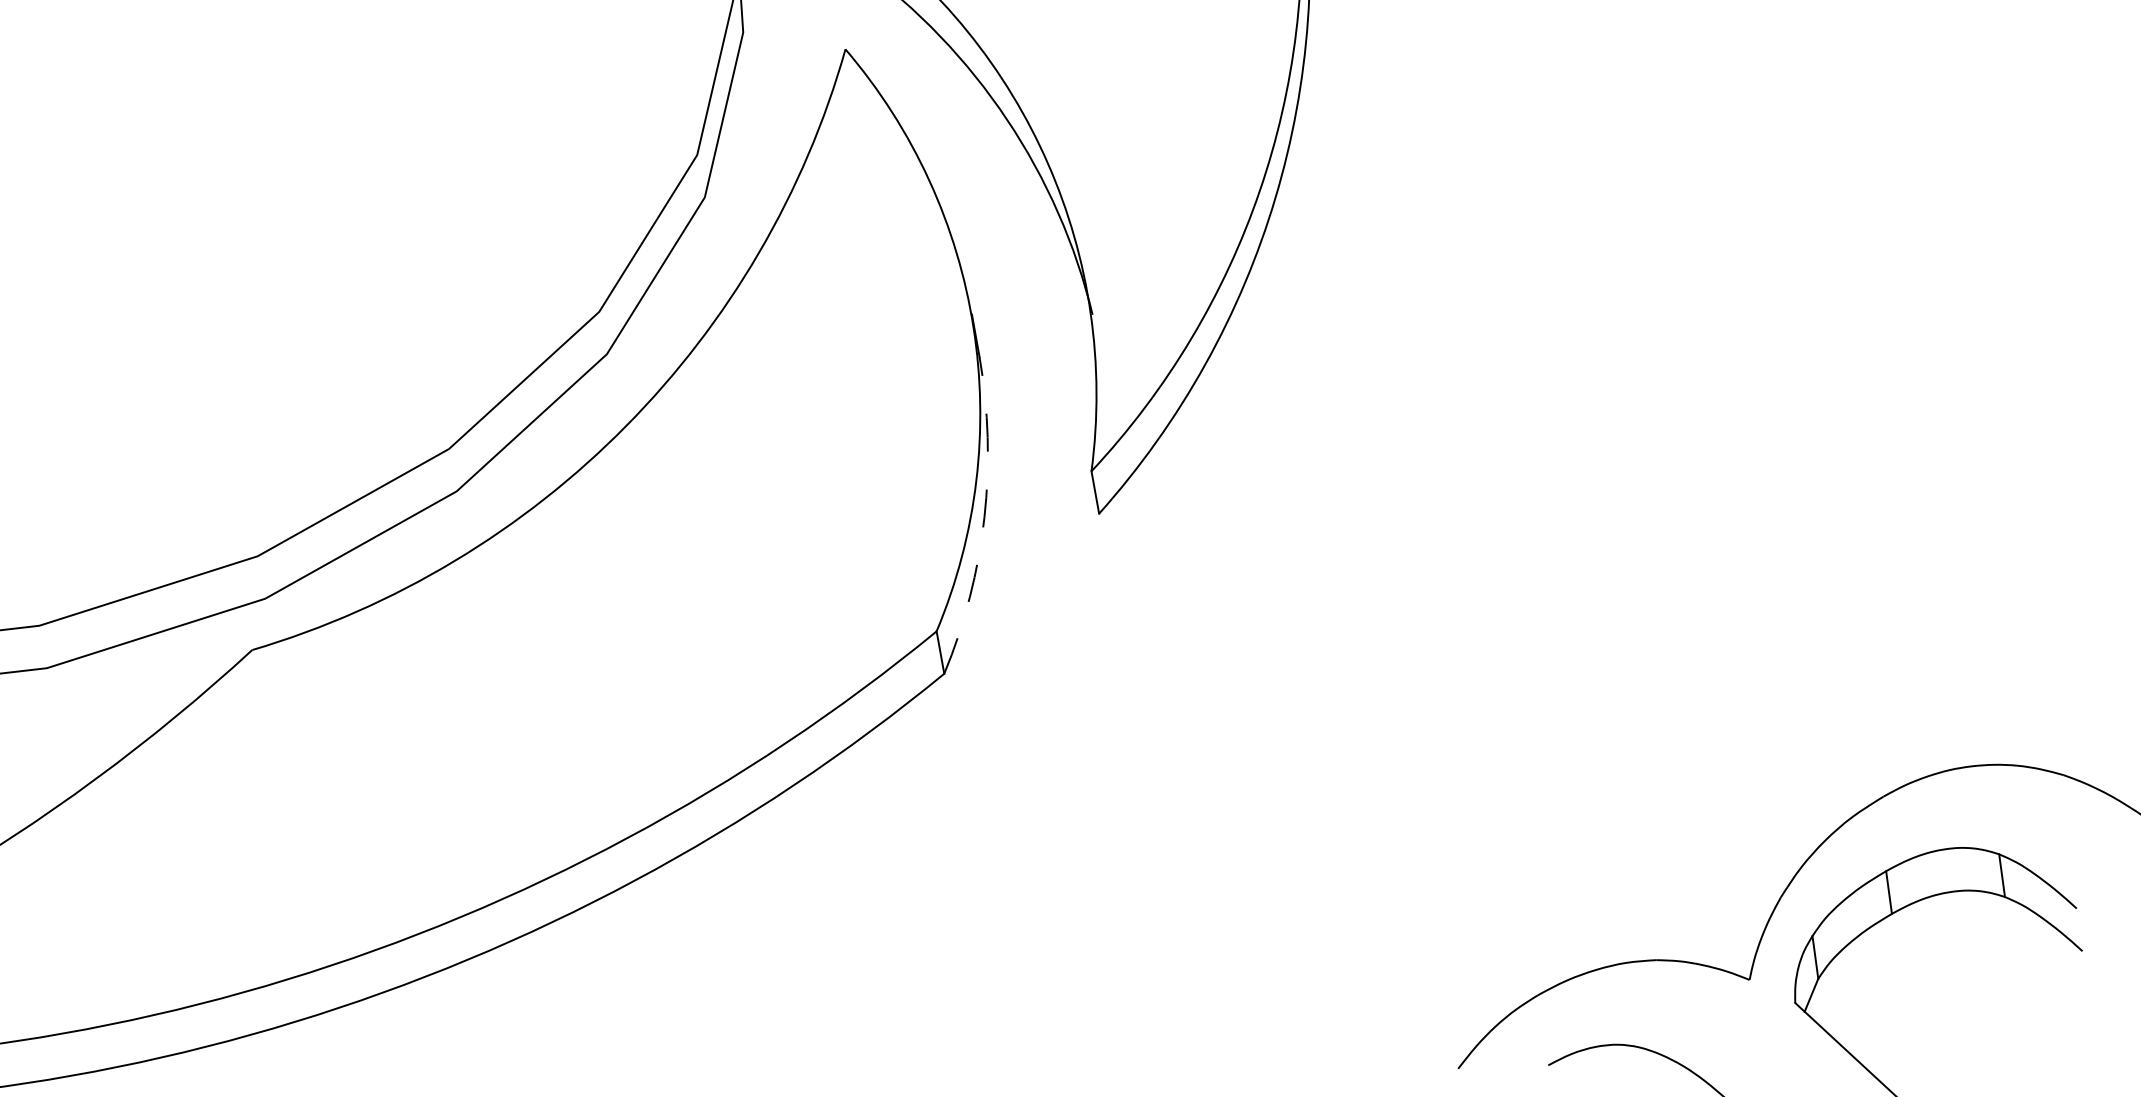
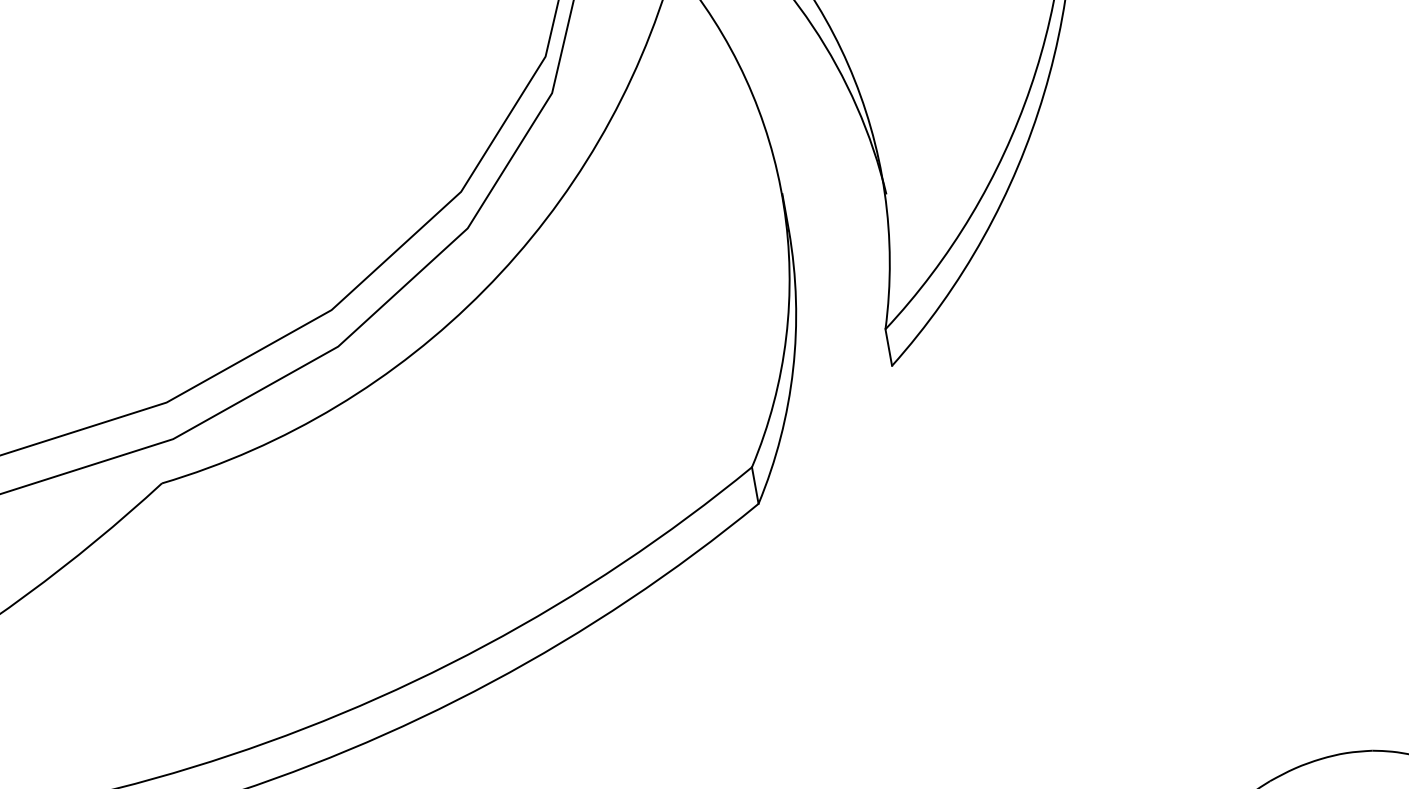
arc: (984, 517) -> (793, 369), dashed -> solid

